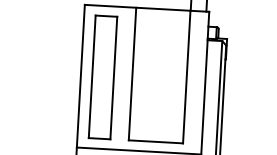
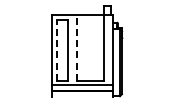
line: (131, 73) -> (76, 47), solid -> dashed
line: (92, 75) -> (57, 49), solid -> dashed

